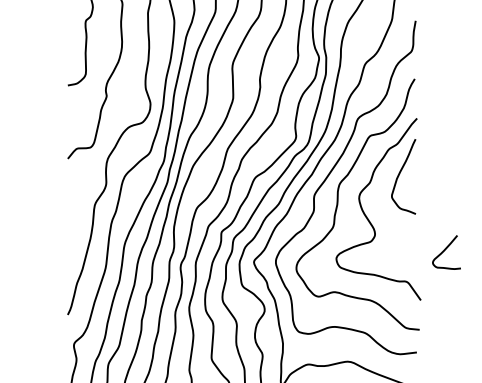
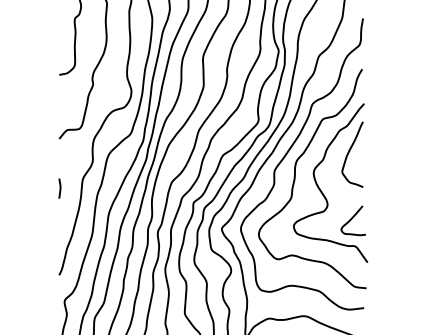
line: (68, 215) -> (59, 188), added
curve: (445, 250) -> (352, 219), moved

